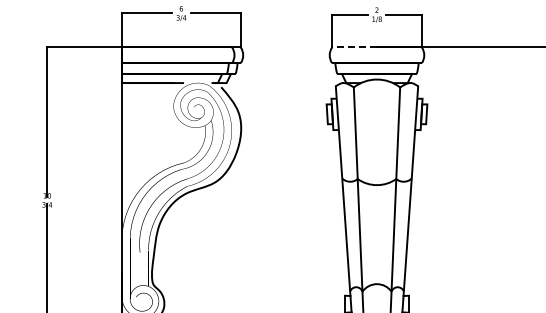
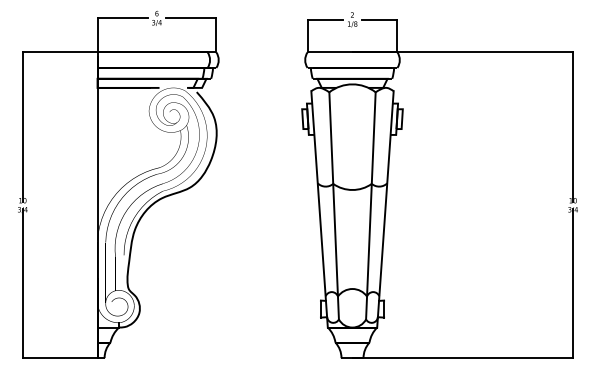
line: (354, 47) -> (329, 52), dashed -> solid

